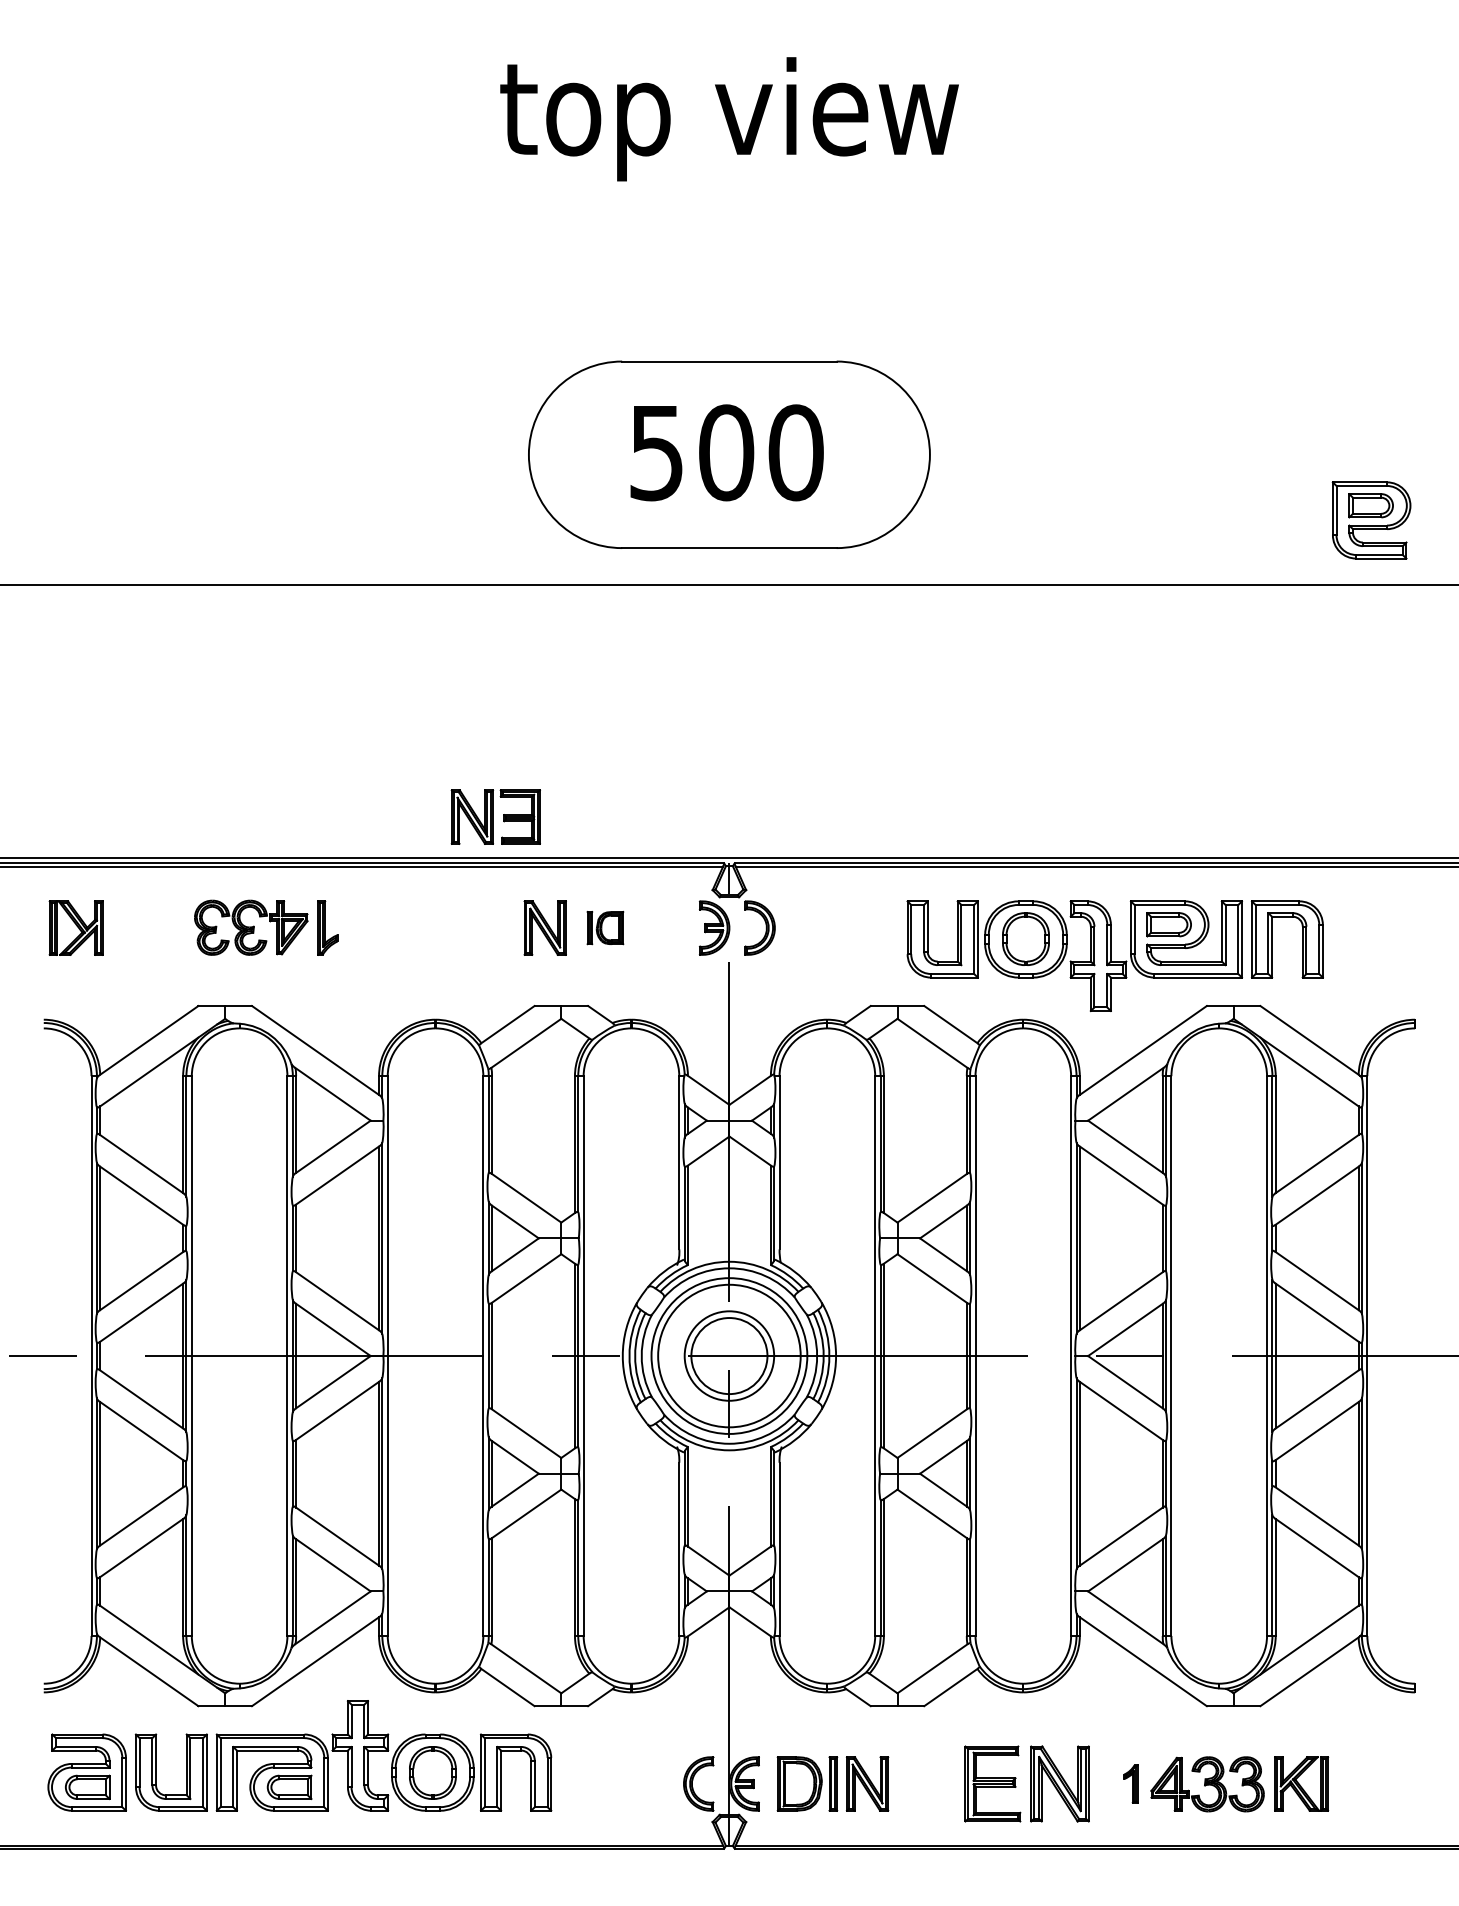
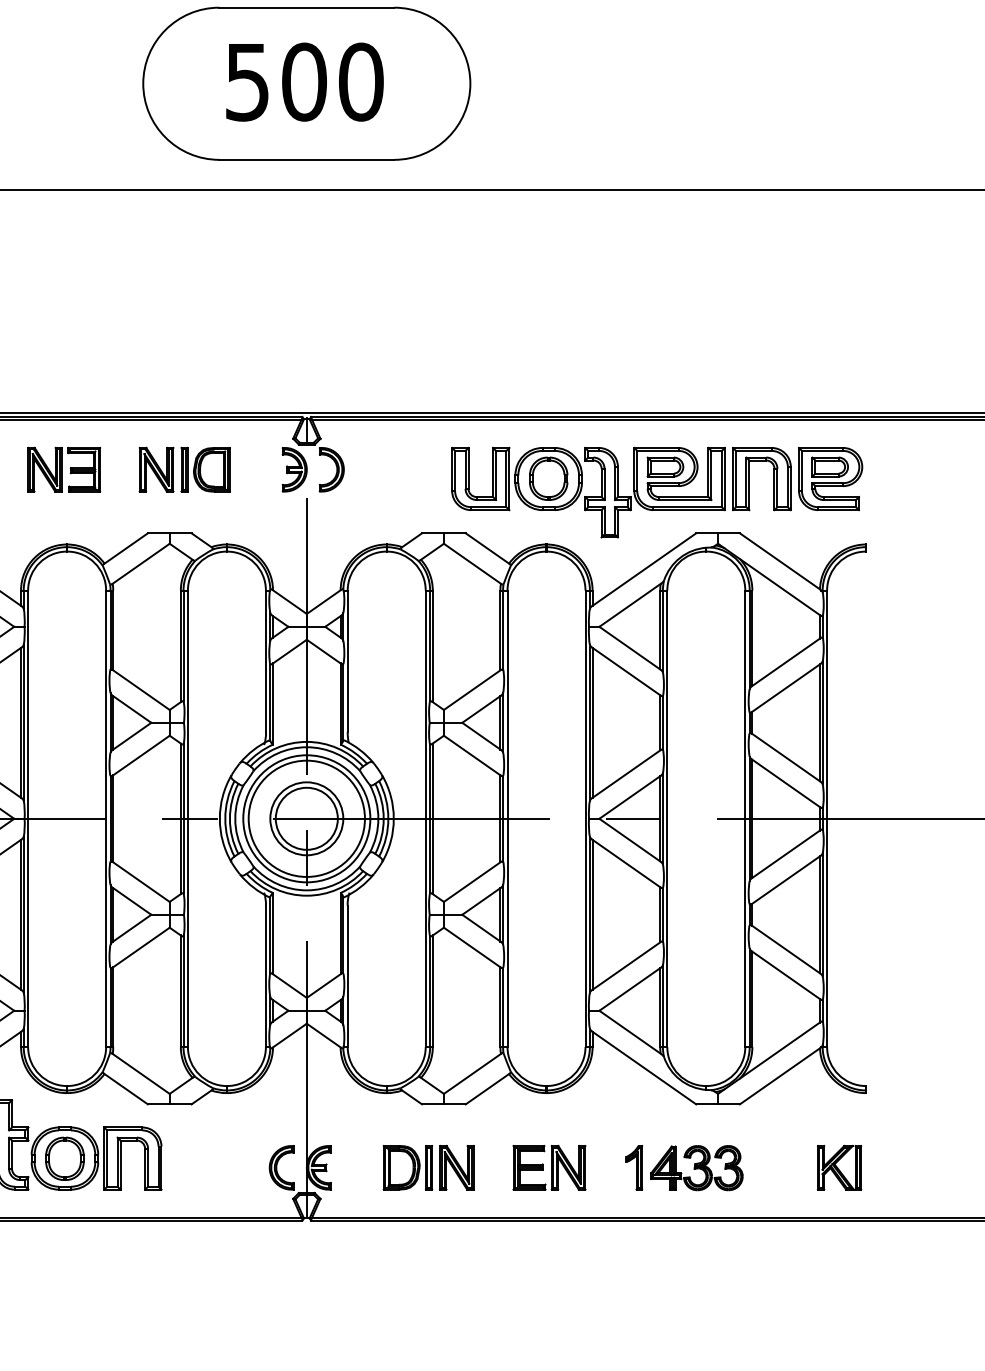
part: (1371, 520) -> (830, 479), moved
part: (495, 816) -> (63, 469), moved
part: (605, 927) -> (205, 469), size x1.67
part: (832, 1783) -> (428, 1167), moved
part: (1026, 1783) -> (549, 1167), size x0.71
part: (1130, 1783) -> (633, 1167), size x1.43
part: (1301, 1783) -> (839, 1167), moved

